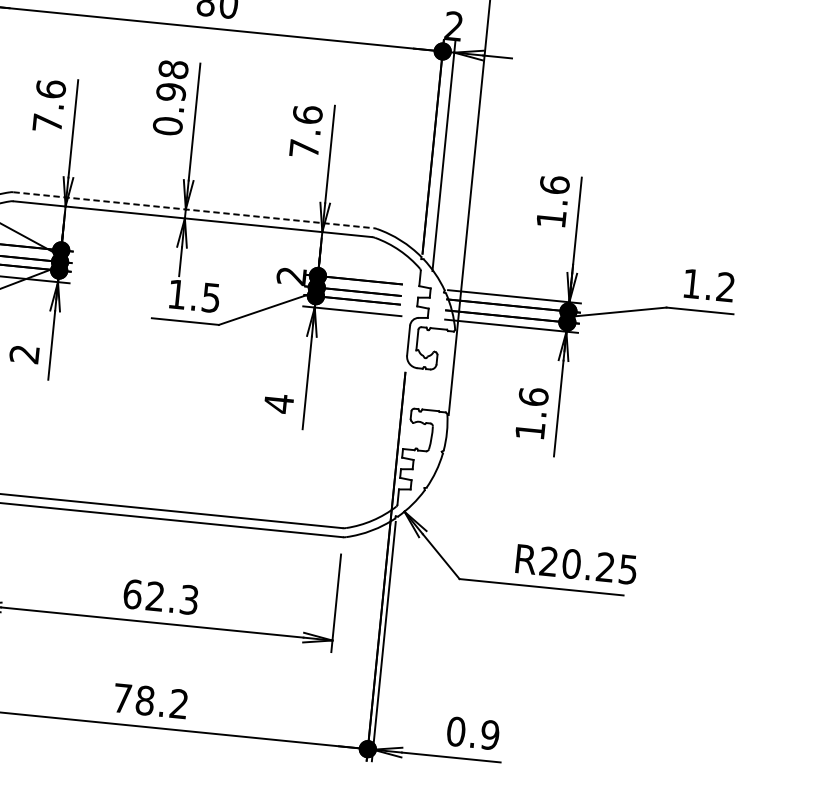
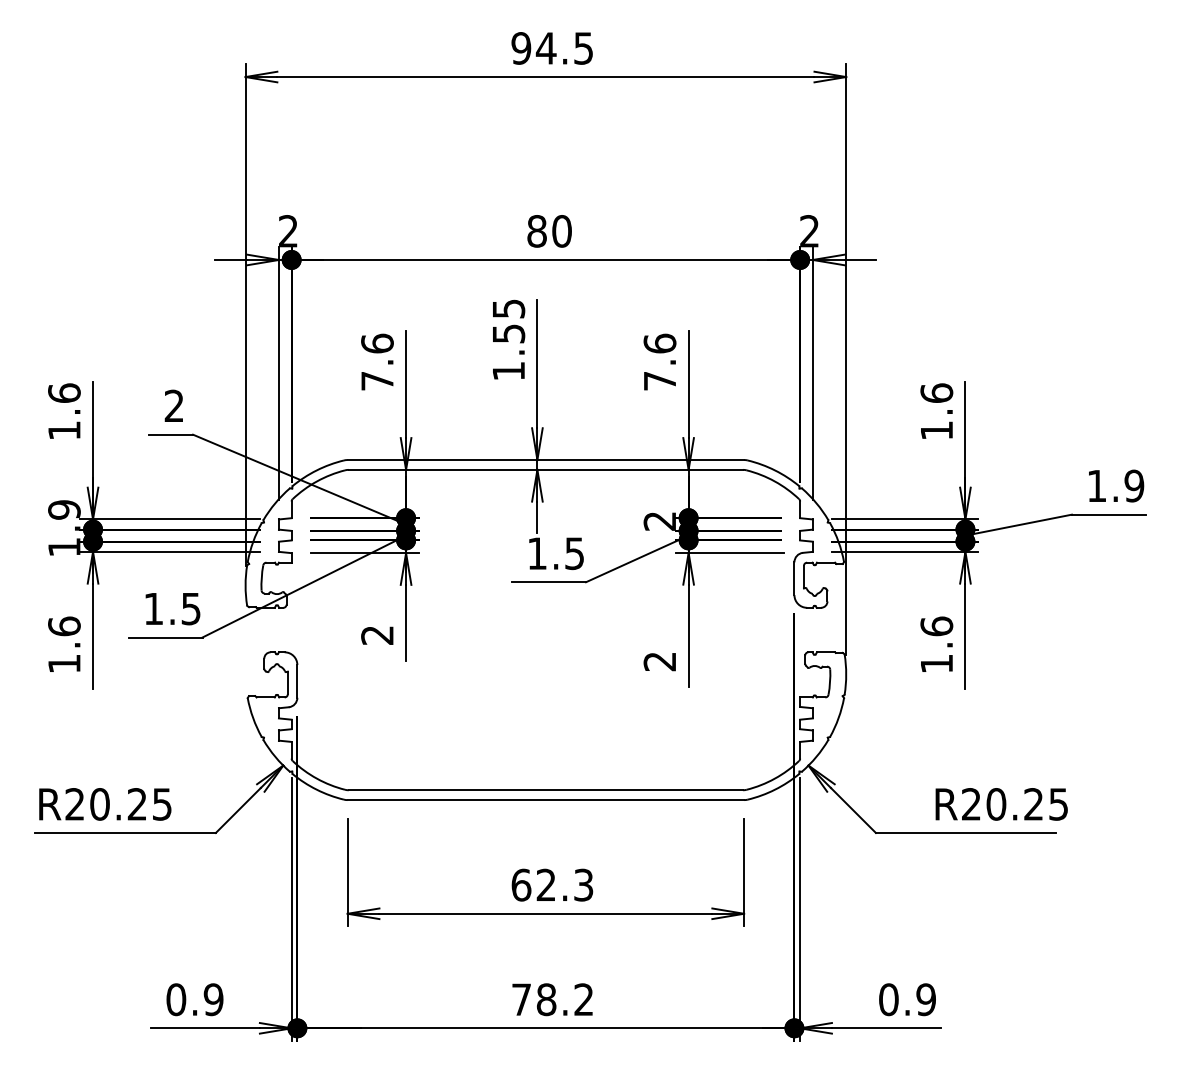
text: (170, 98) -> (508, 340), 0.98 -> 1.55
line: (194, 210) -> (546, 460), dashed -> solid
text: (726, 286) -> (1134, 485), 1.2 -> 1.9
text: (278, 403) -> (659, 661), 4 -> 2

